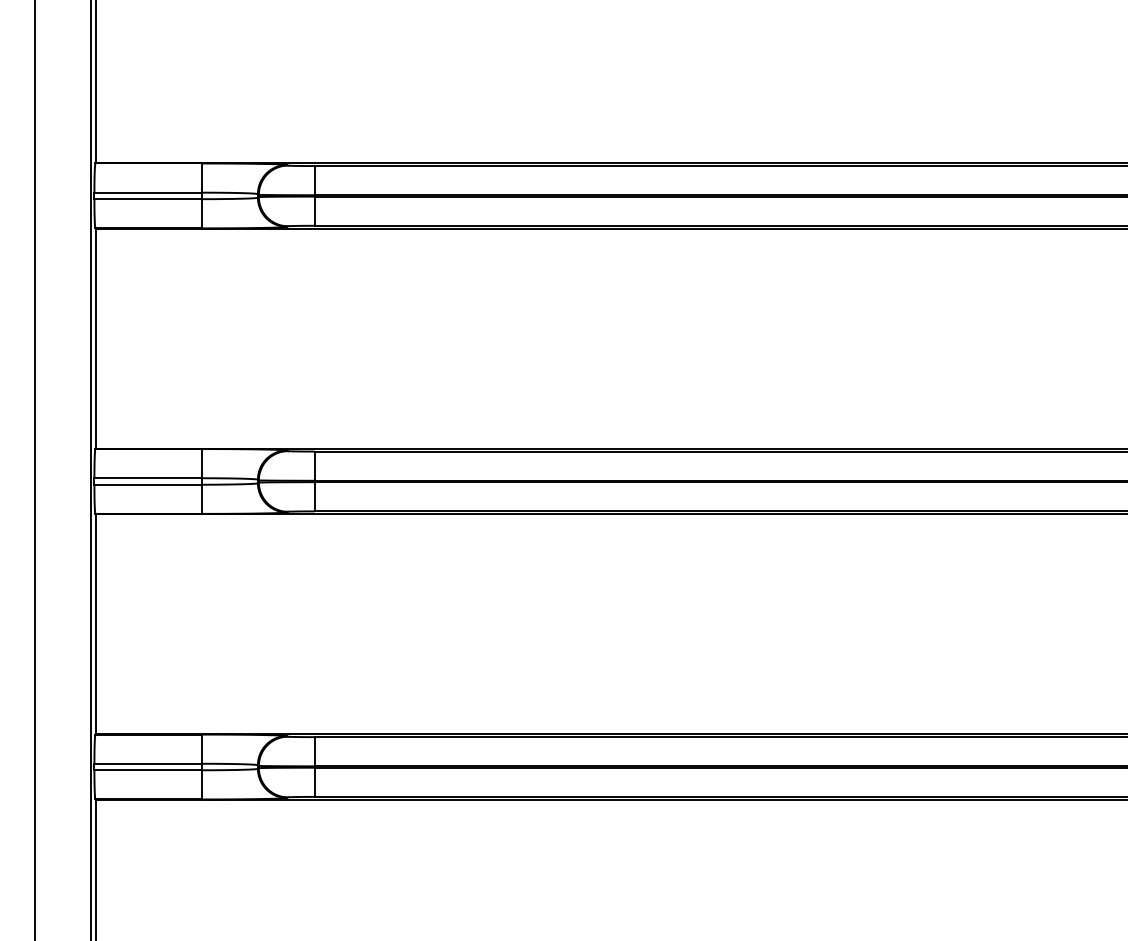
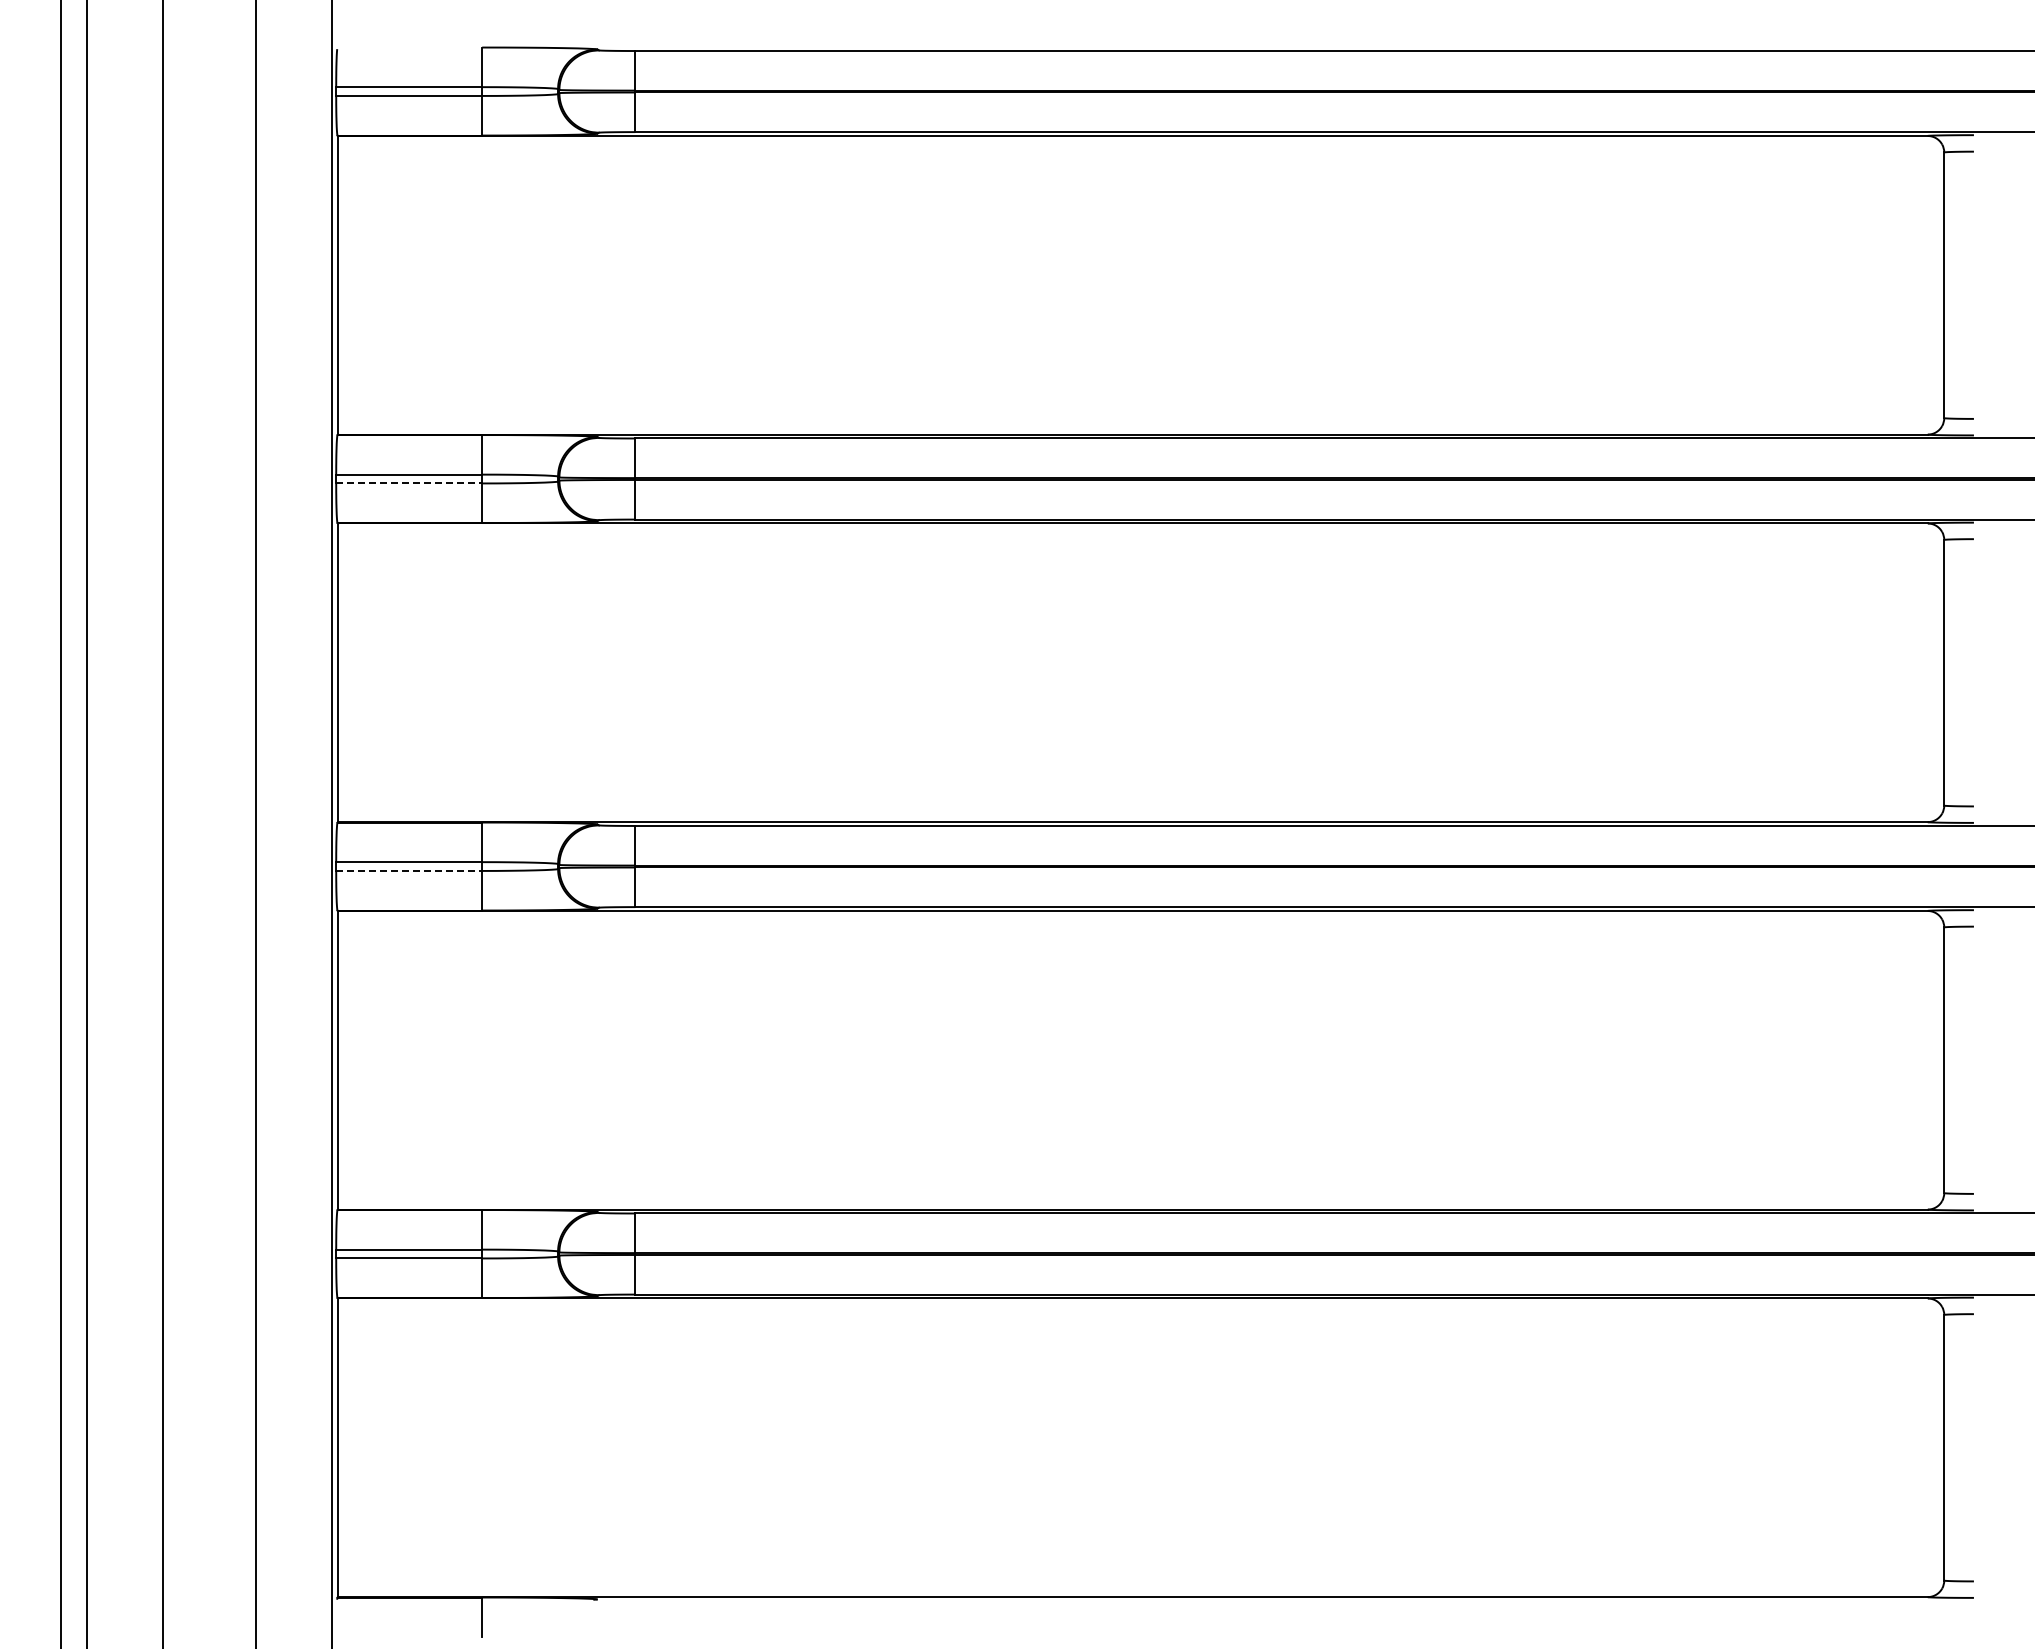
line: (148, 199) -> (409, 483), solid -> dashed
line: (148, 484) -> (409, 870), solid -> dashed

